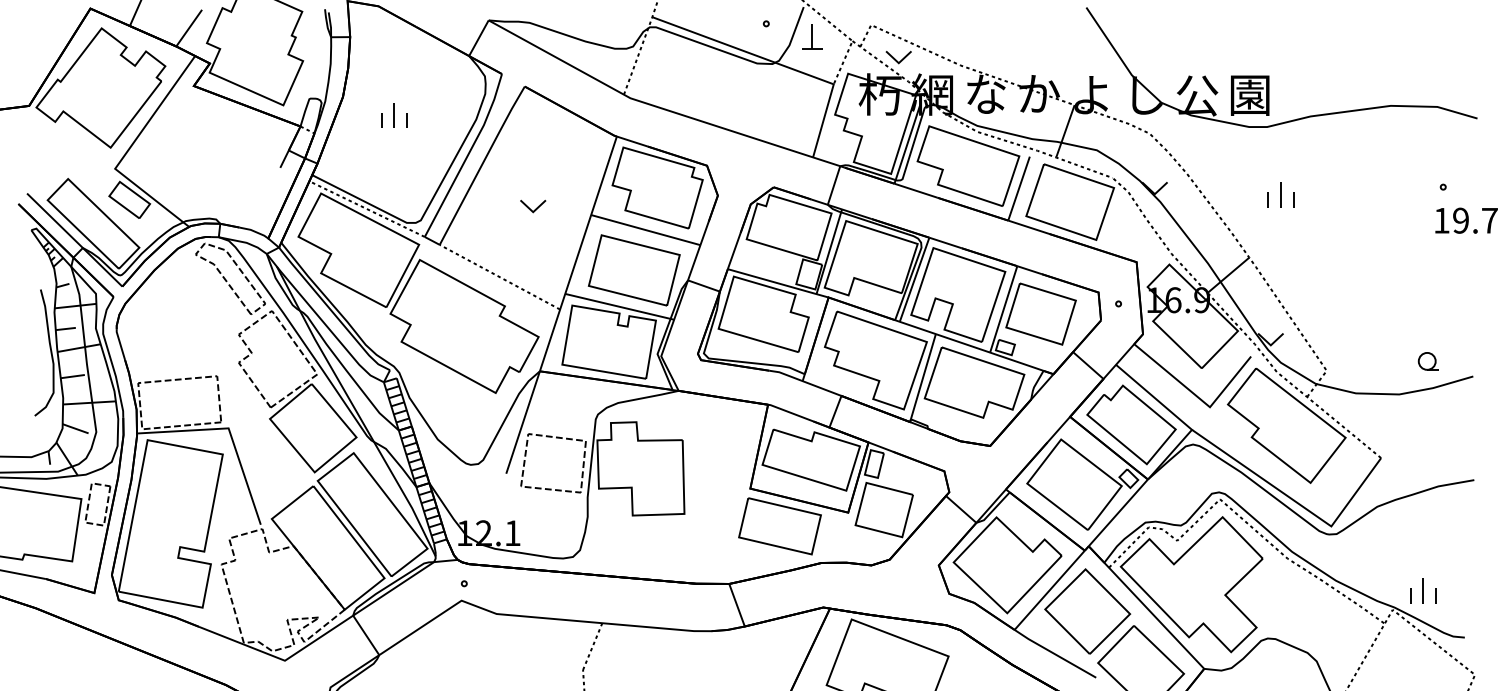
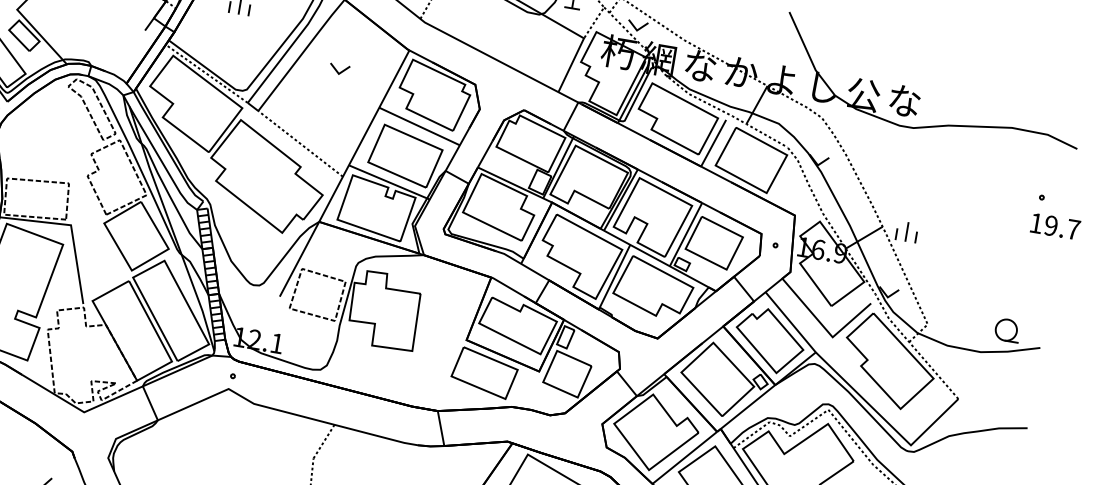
text: (1250, 95) -> (904, 101), 園 -> な
part: (1280, 194) -> (906, 231), moved
part: (533, 206) -> (339, 69), moved
part: (1427, 361) -> (1006, 330), size x1.6

